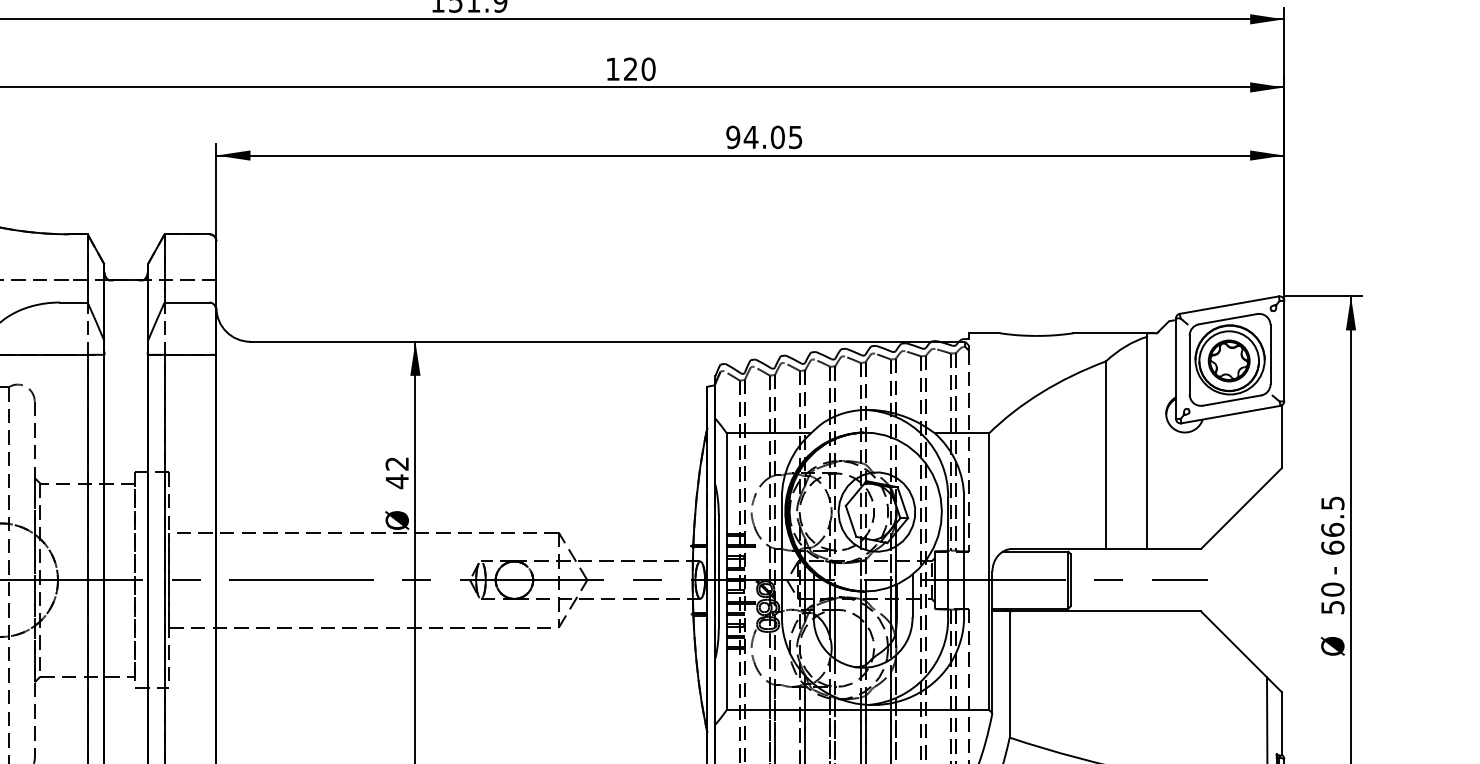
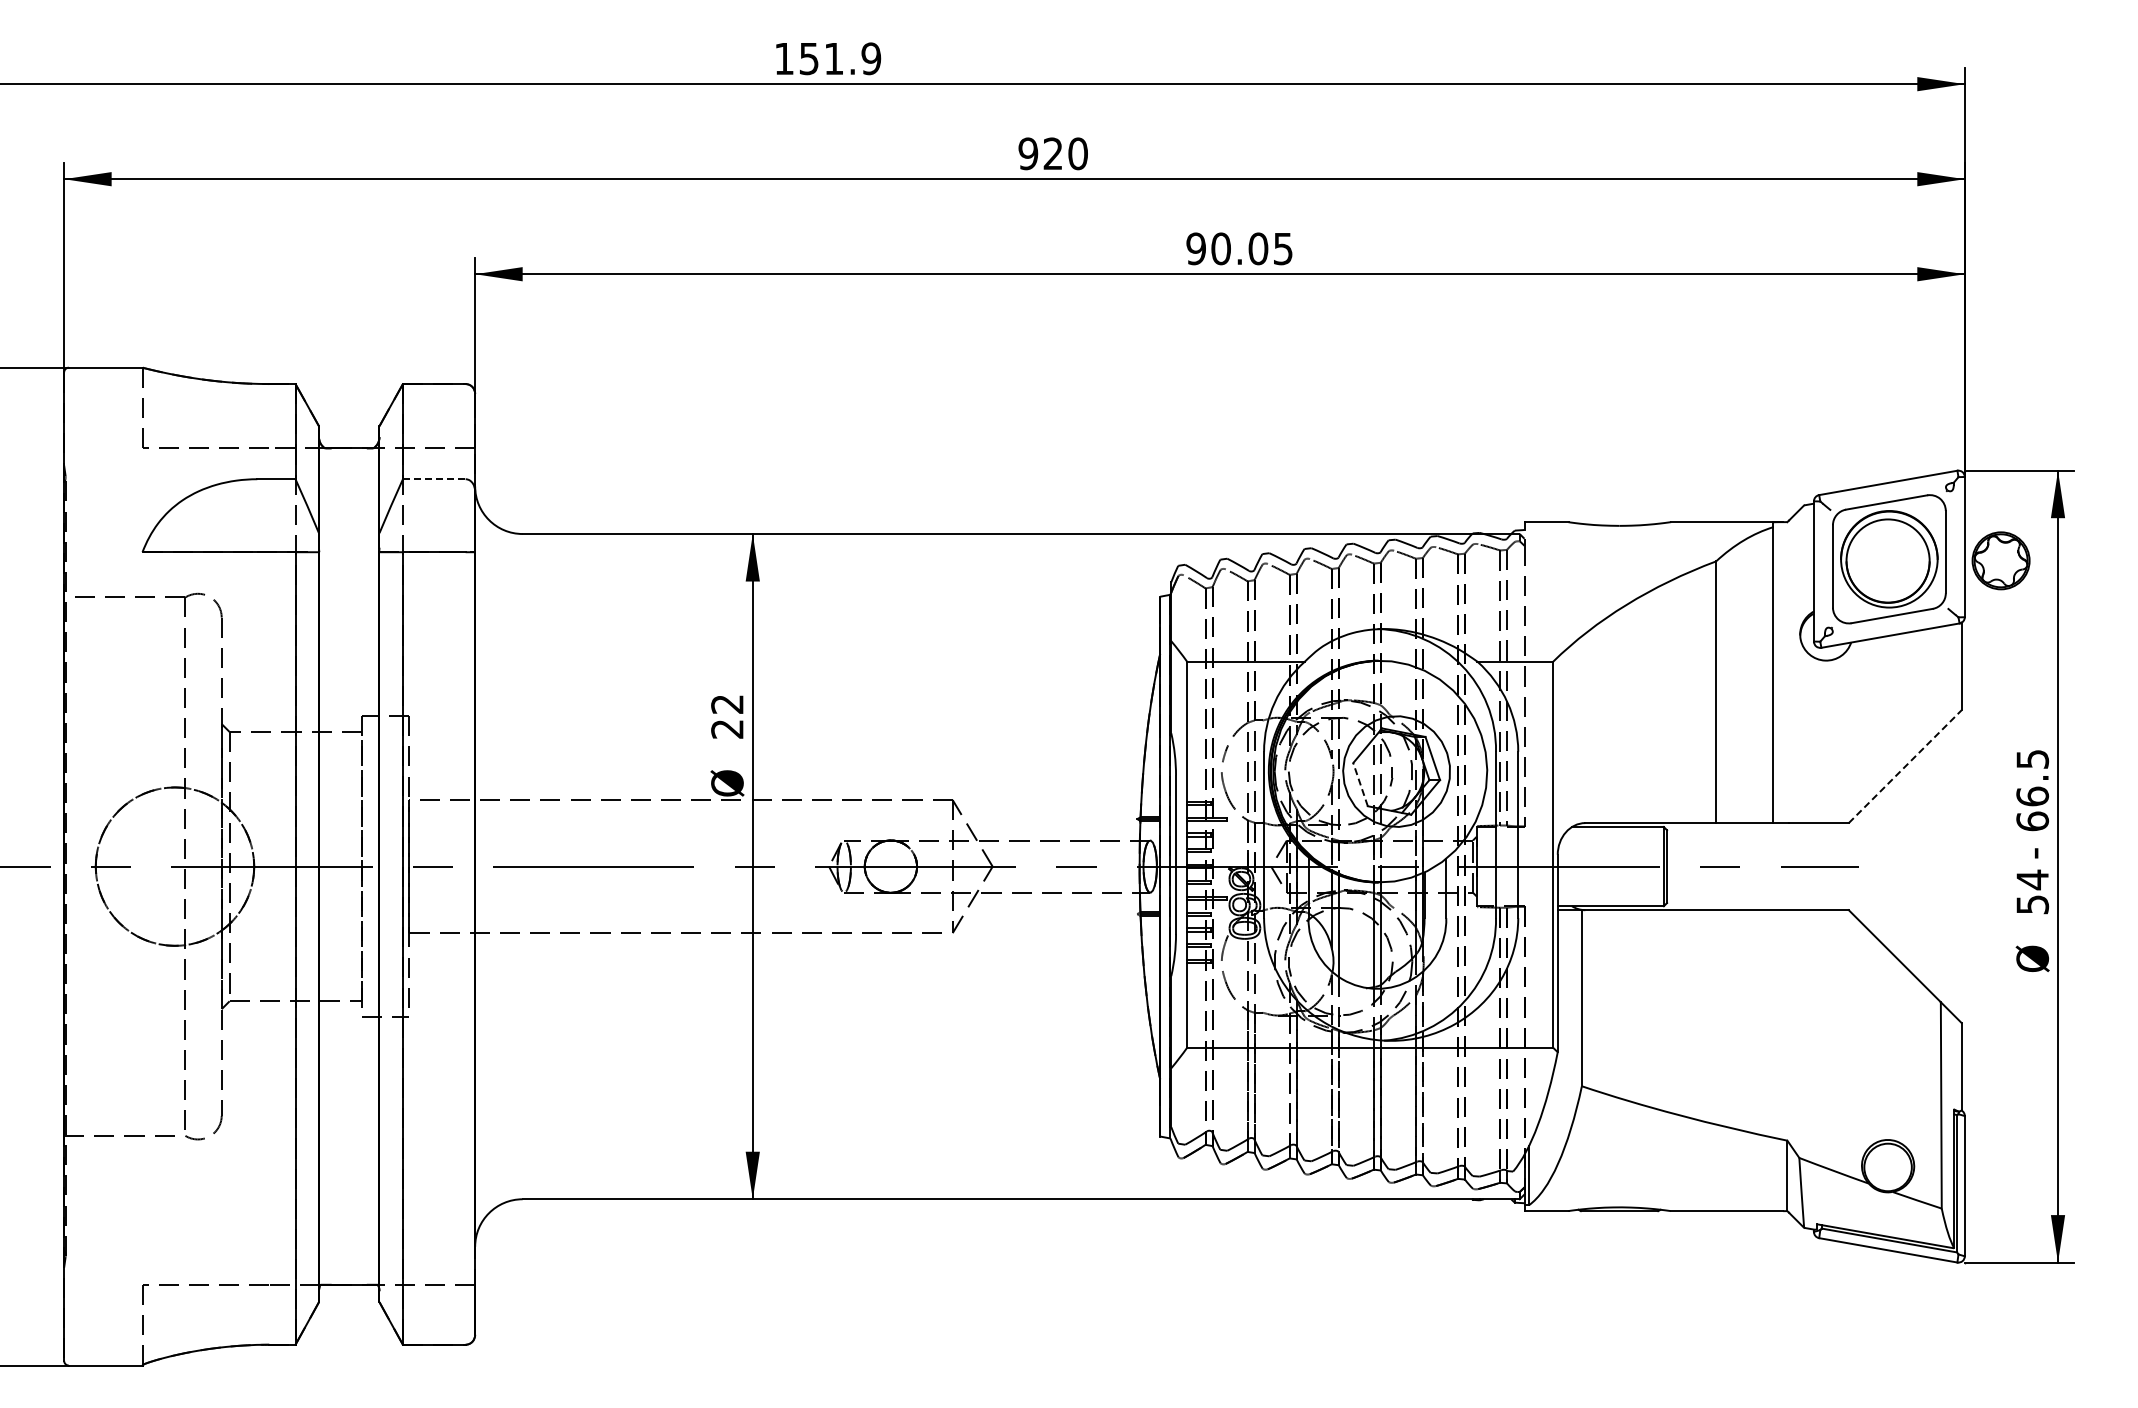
text: (613, 69) -> (1028, 153), 120 -> 920
text: (750, 137) -> (1220, 248), 94.05 -> 90.05
line: (187, 302) -> (434, 479), solid -> dashed
part: (1228, 360) -> (2000, 560), moved
text: (397, 481) -> (727, 729), 42 -> 22
line: (1241, 508) -> (1905, 766), solid -> dashed
line: (851, 521) -> (1360, 784), solid -> dashed
text: (1332, 589) -> (2032, 879), 50 -> 54

